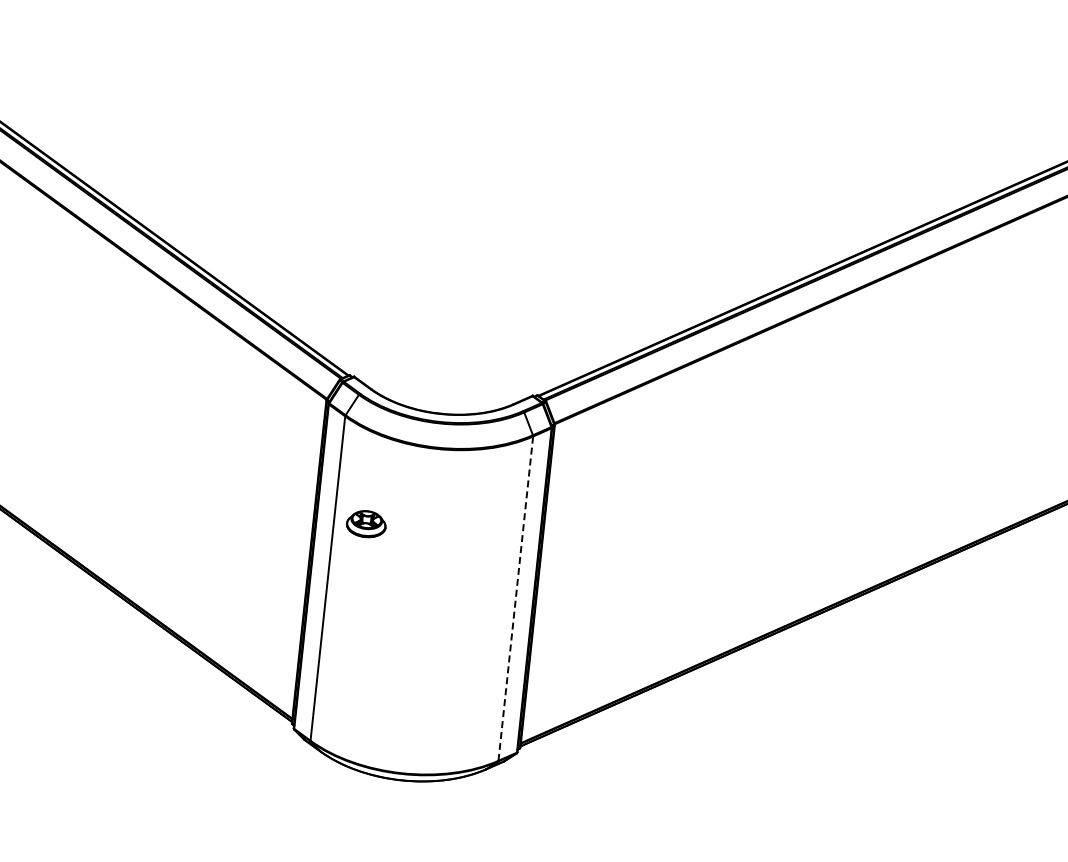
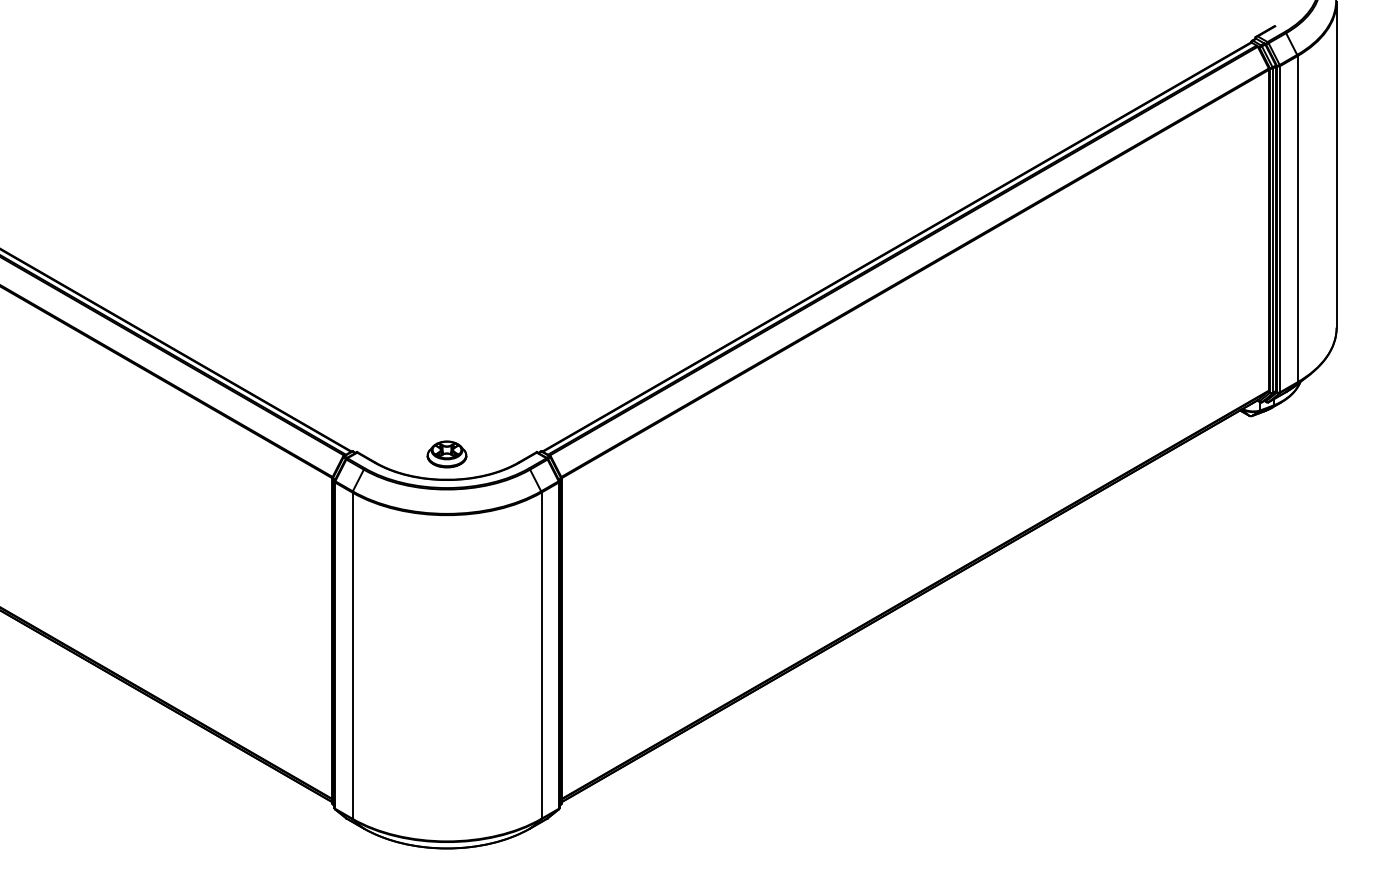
part: (365, 524) -> (446, 454), moved
line: (515, 598) -> (541, 655), dashed -> solid

